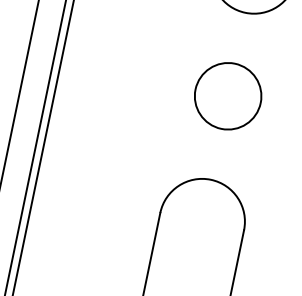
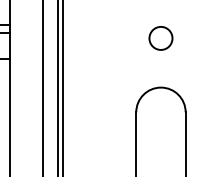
circle: (227, 96) -> (160, 38), size x0.6

